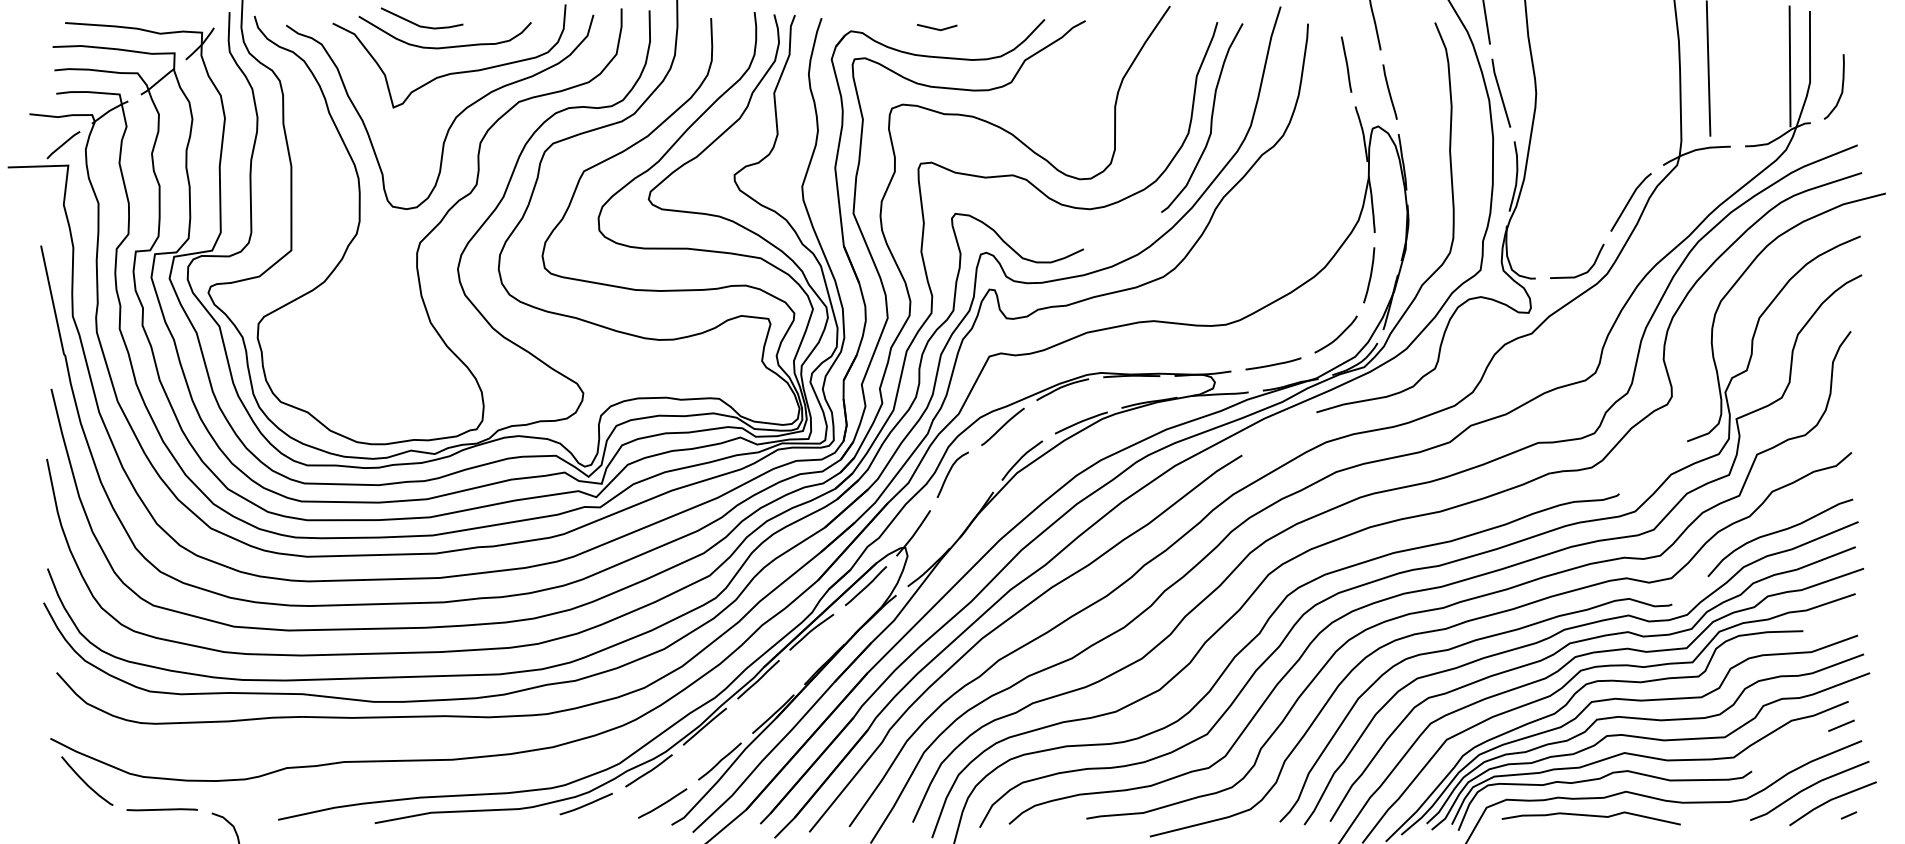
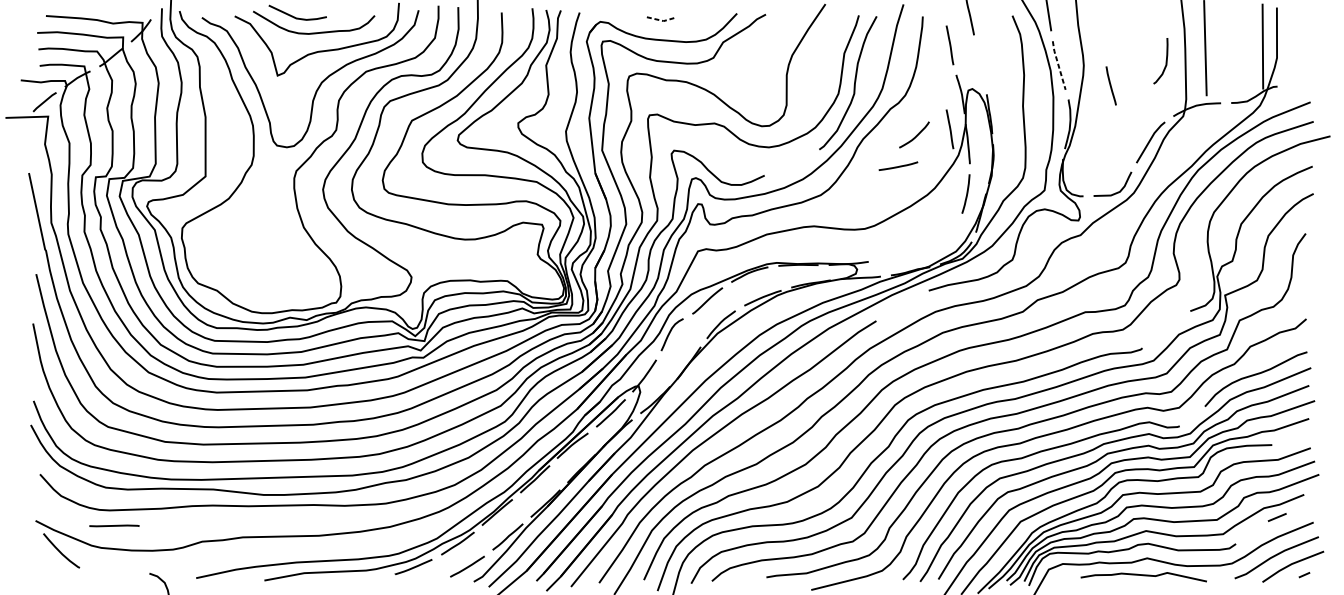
line: (937, 29) -> (661, 20), solid -> dashed
curve: (1841, 86) -> (1165, 60), moved
line: (1389, 91) -> (1110, 85), moved
line: (1500, 92) -> (1058, 65), solid -> dashed
line: (1346, 183) -> (949, 129), added
curve: (1337, 336) -> (915, 136), moved
curve: (1274, 363) -> (899, 165), moved
line: (1841, 725) -> (1277, 517), moved
line: (161, 809) -> (113, 525), moved
curve: (1590, 816) -> (1143, 575), moved

